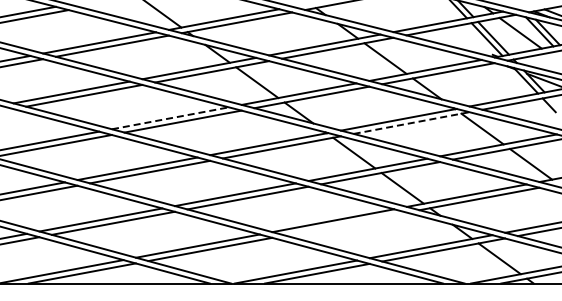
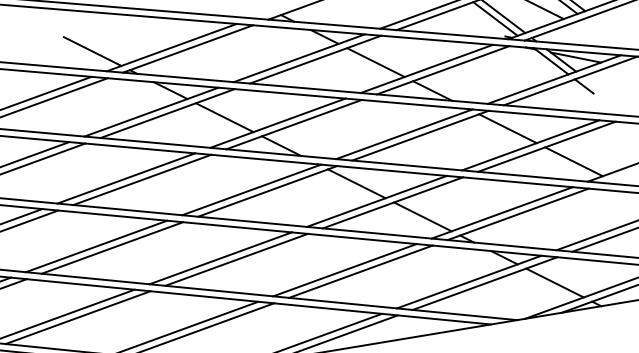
line: (170, 118) -> (126, 178), dashed -> solid
line: (411, 123) -> (420, 136), dashed -> solid
line: (345, 223) -> (360, 271), added

